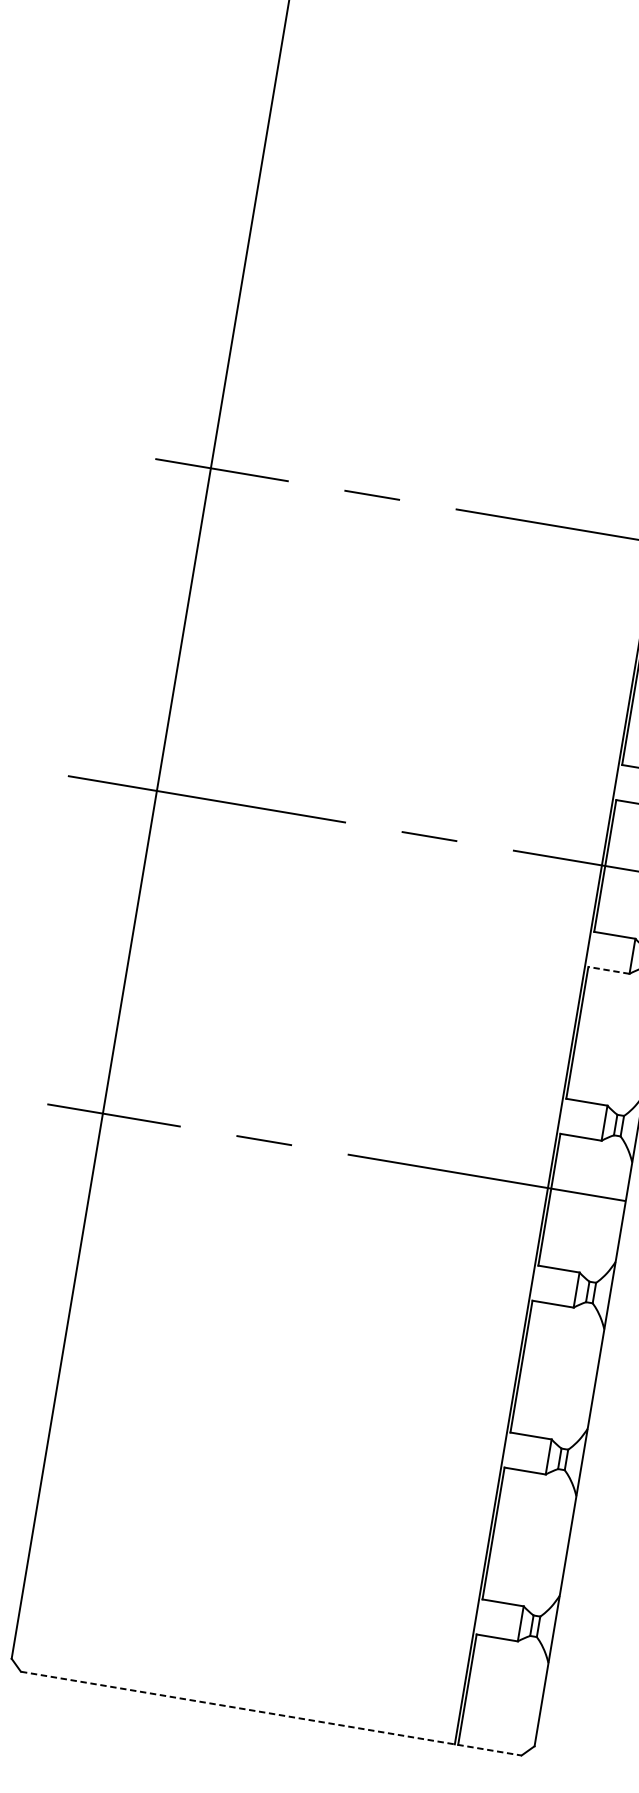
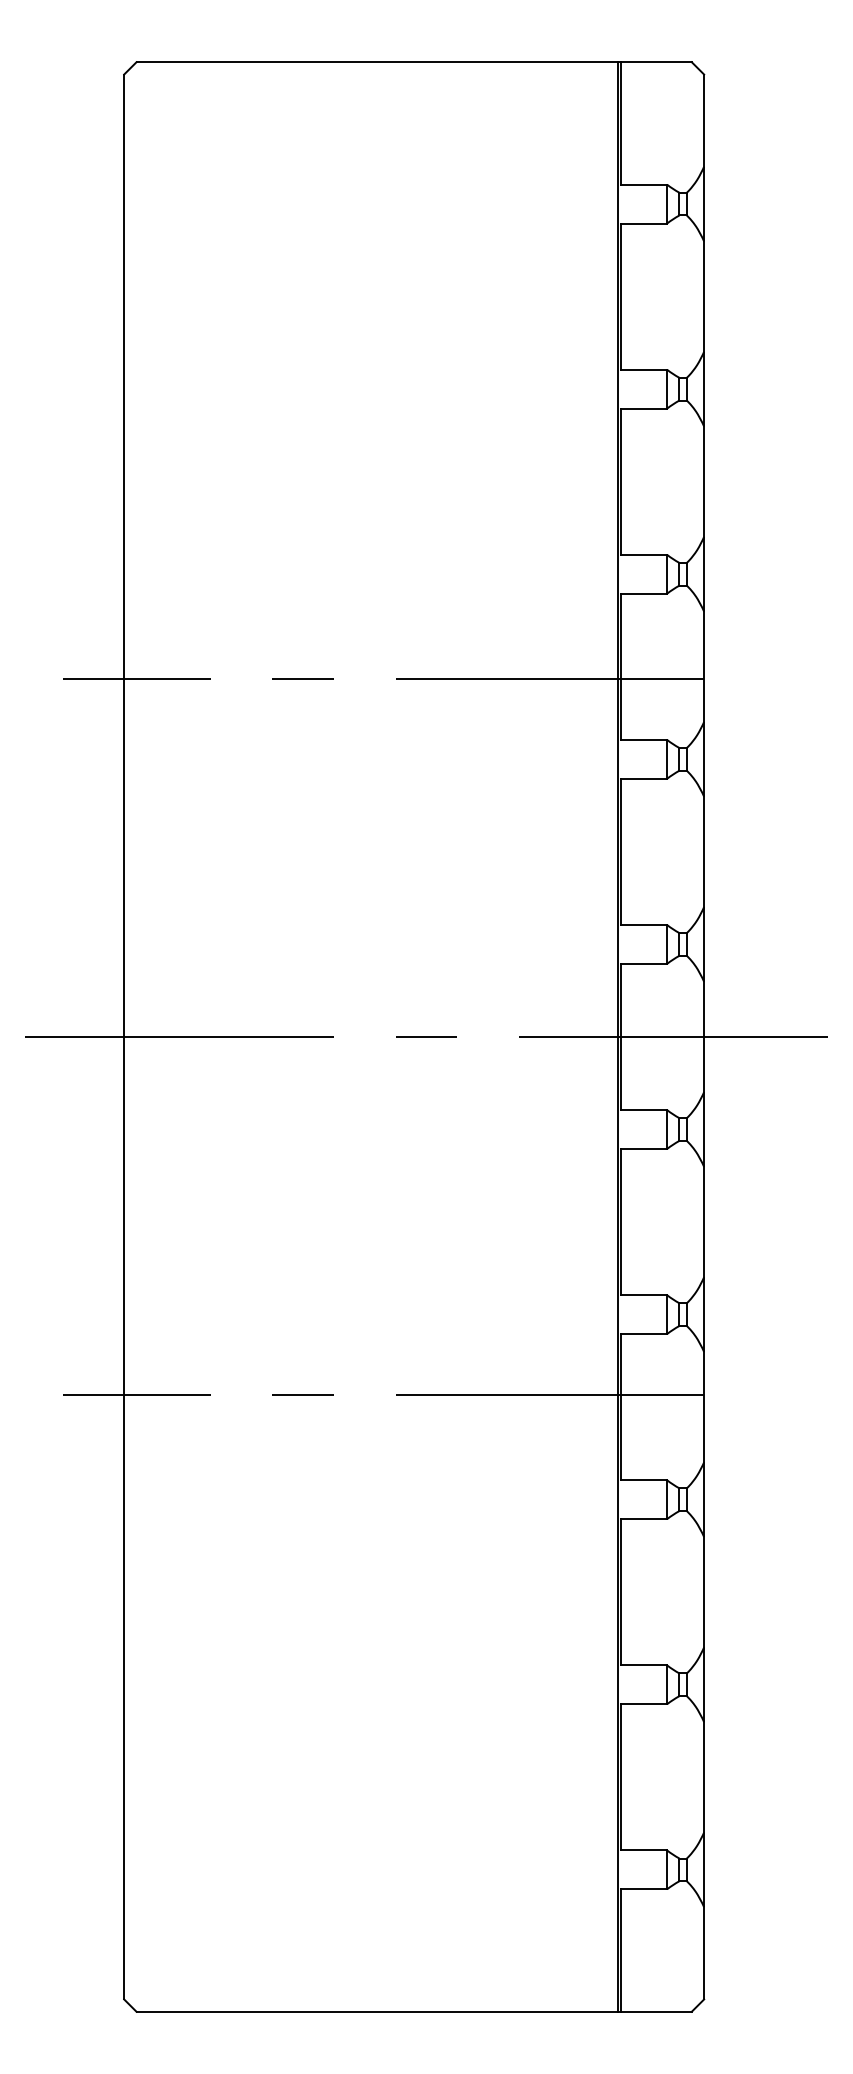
line: (609, 970) -> (644, 1148), dashed -> solid
line: (271, 1713) -> (414, 2011), dashed -> solid

